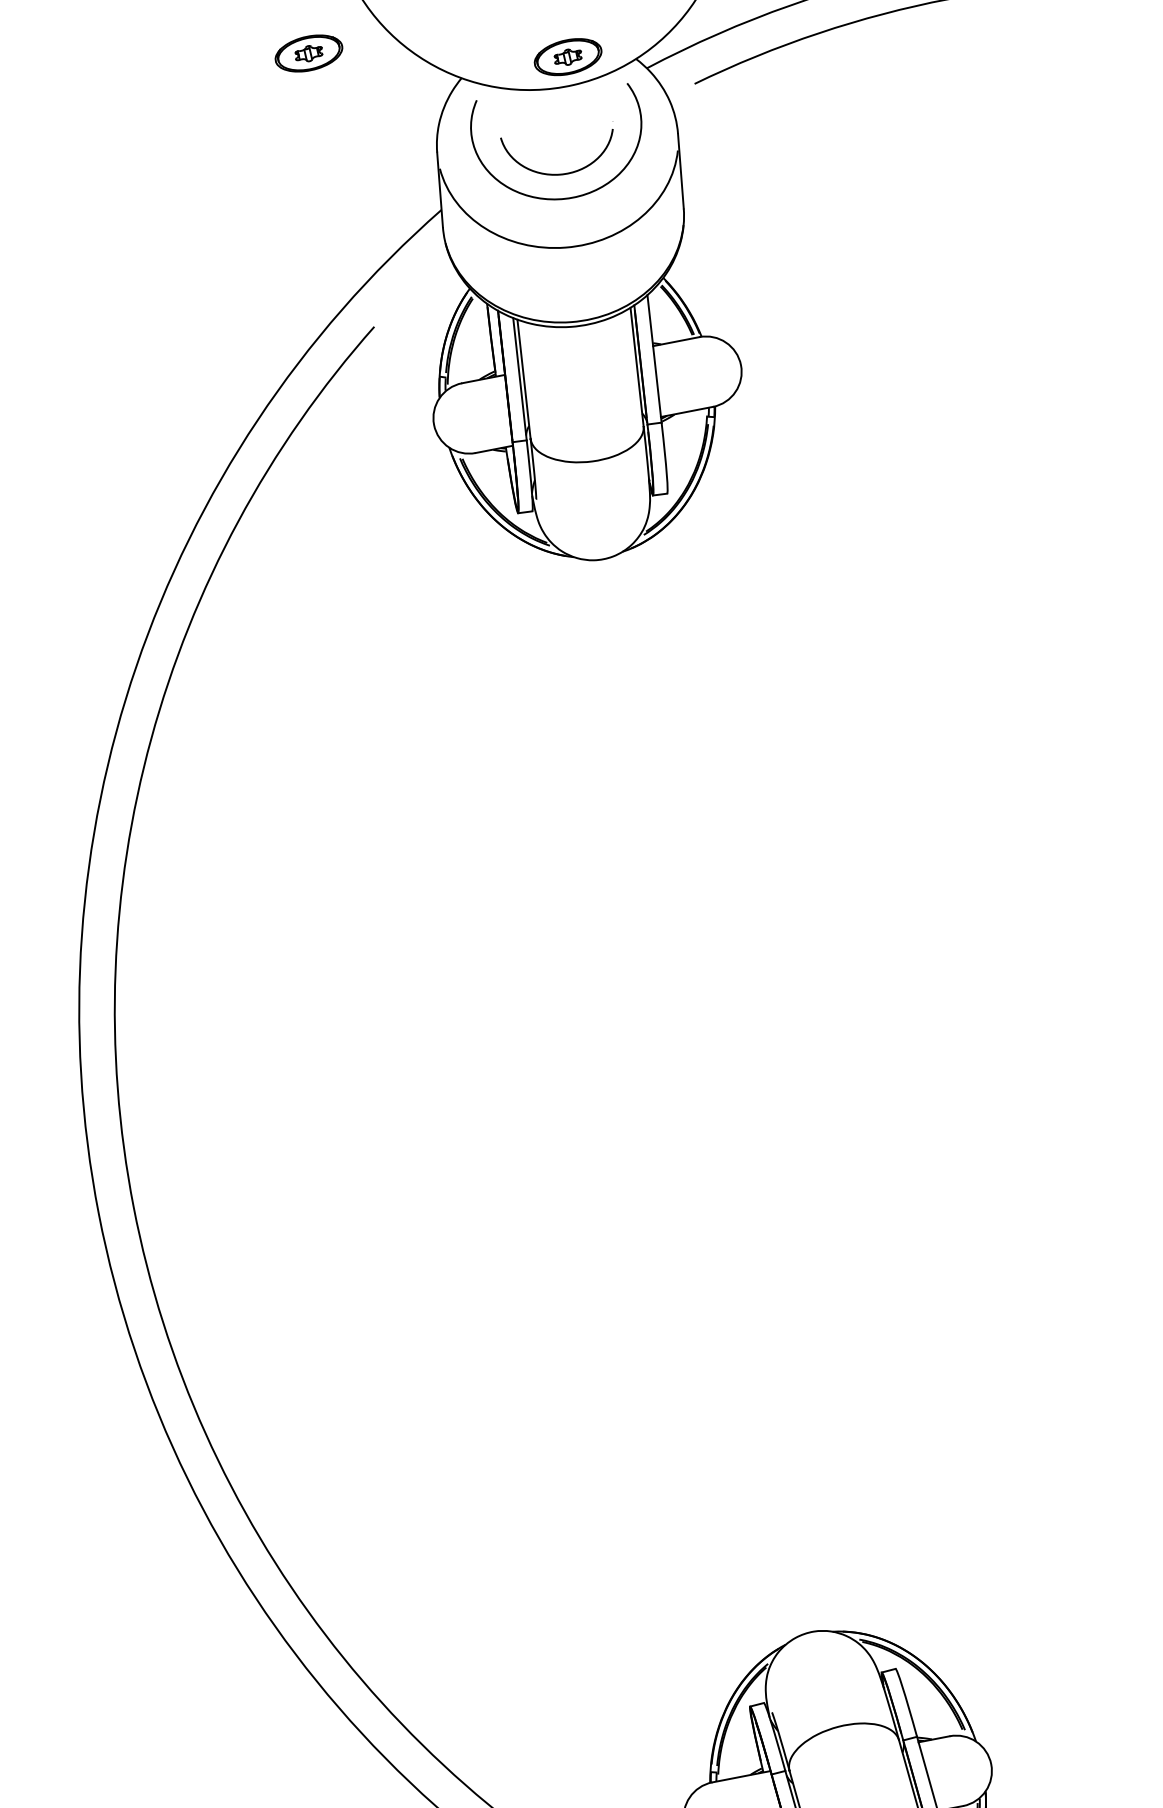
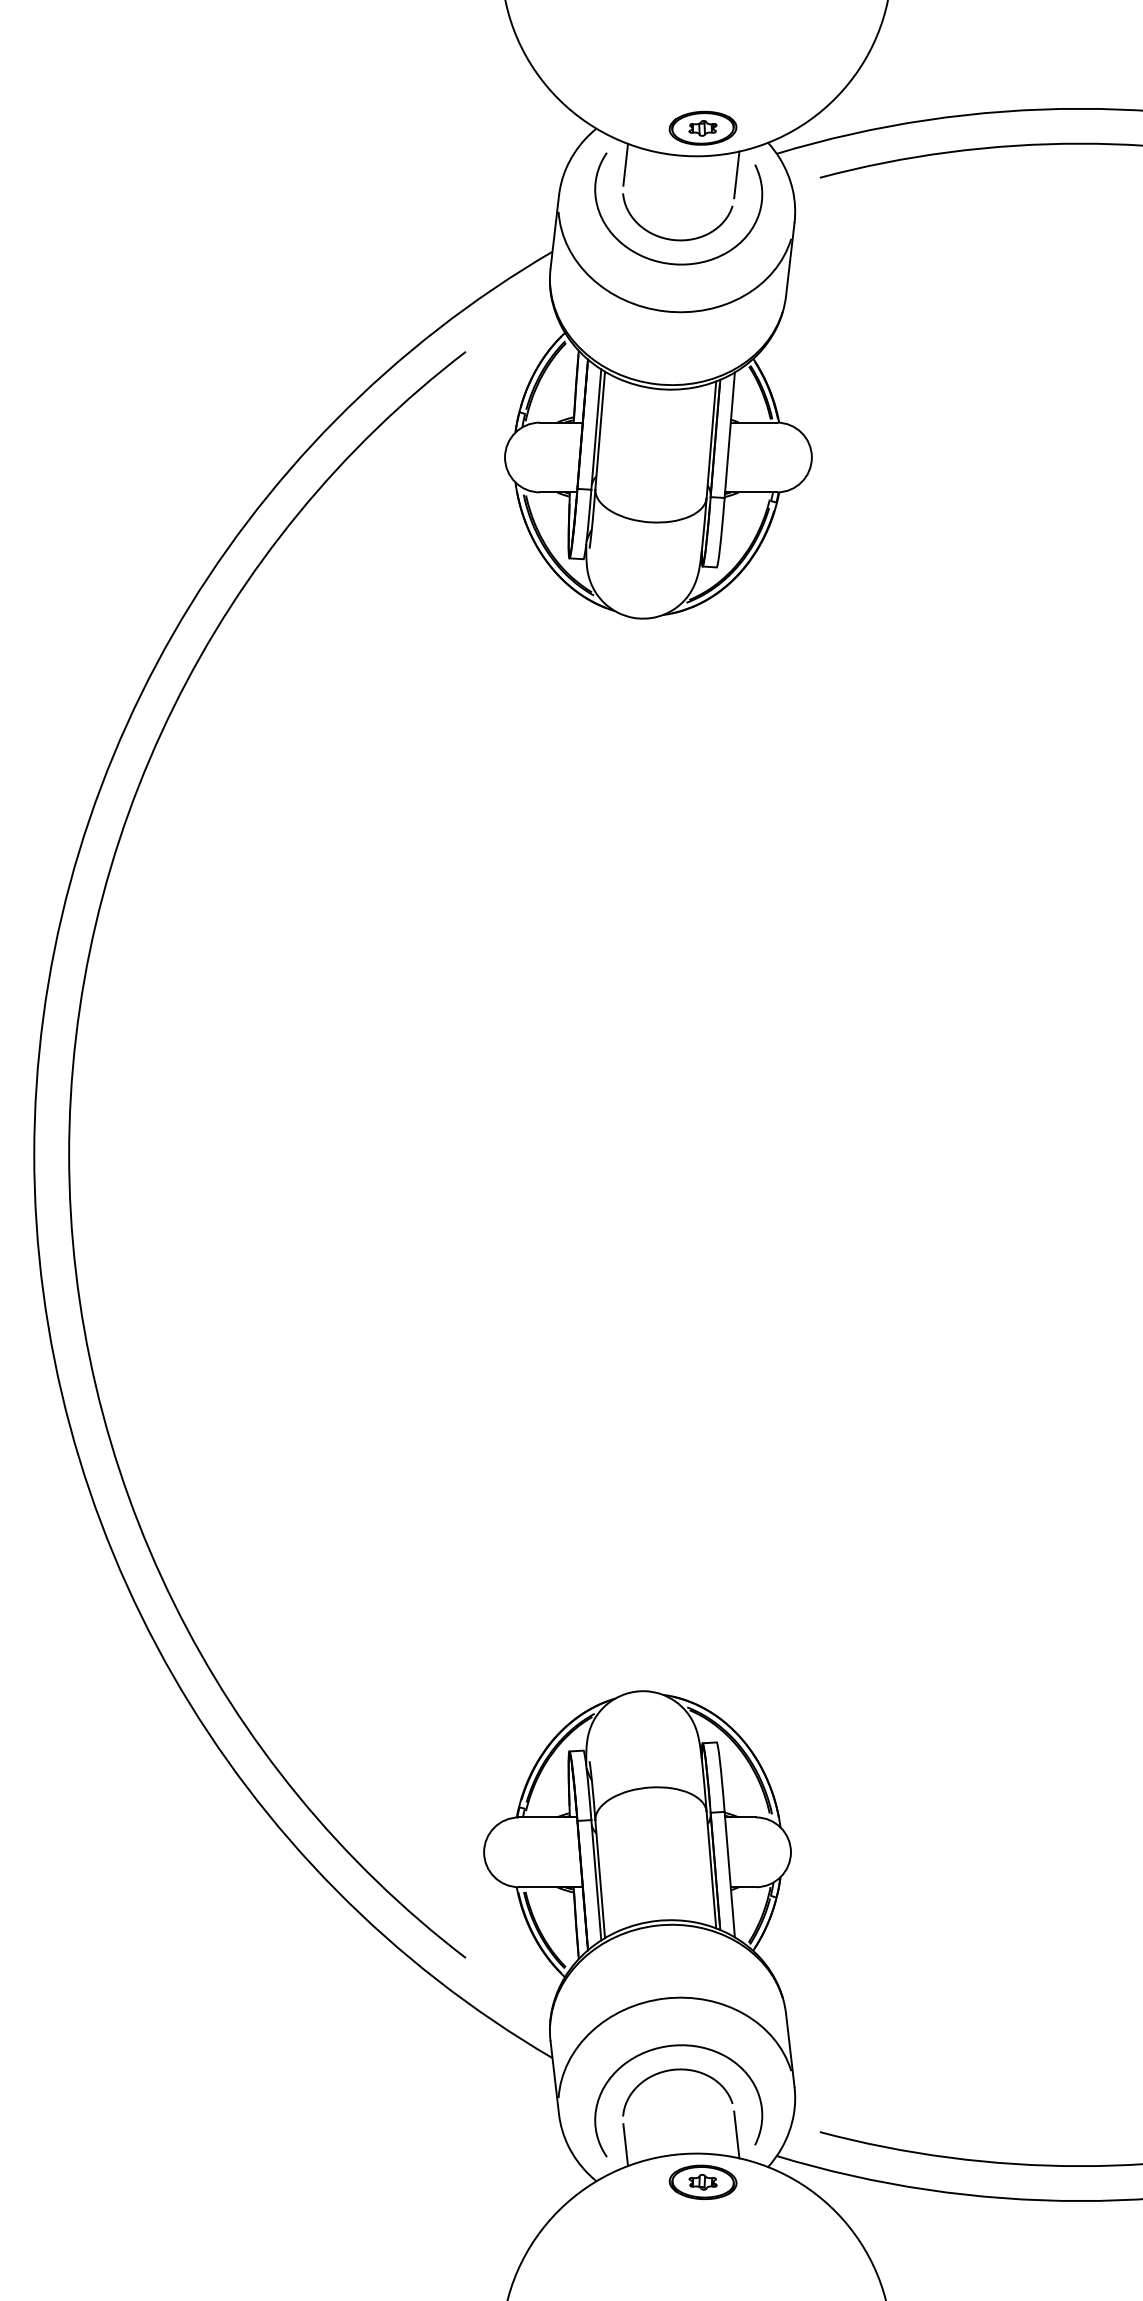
part: (308, 52) -> (453, 75), removed
line: (610, 96) -> (736, 174), added
line: (497, 108) -> (625, 164), added

